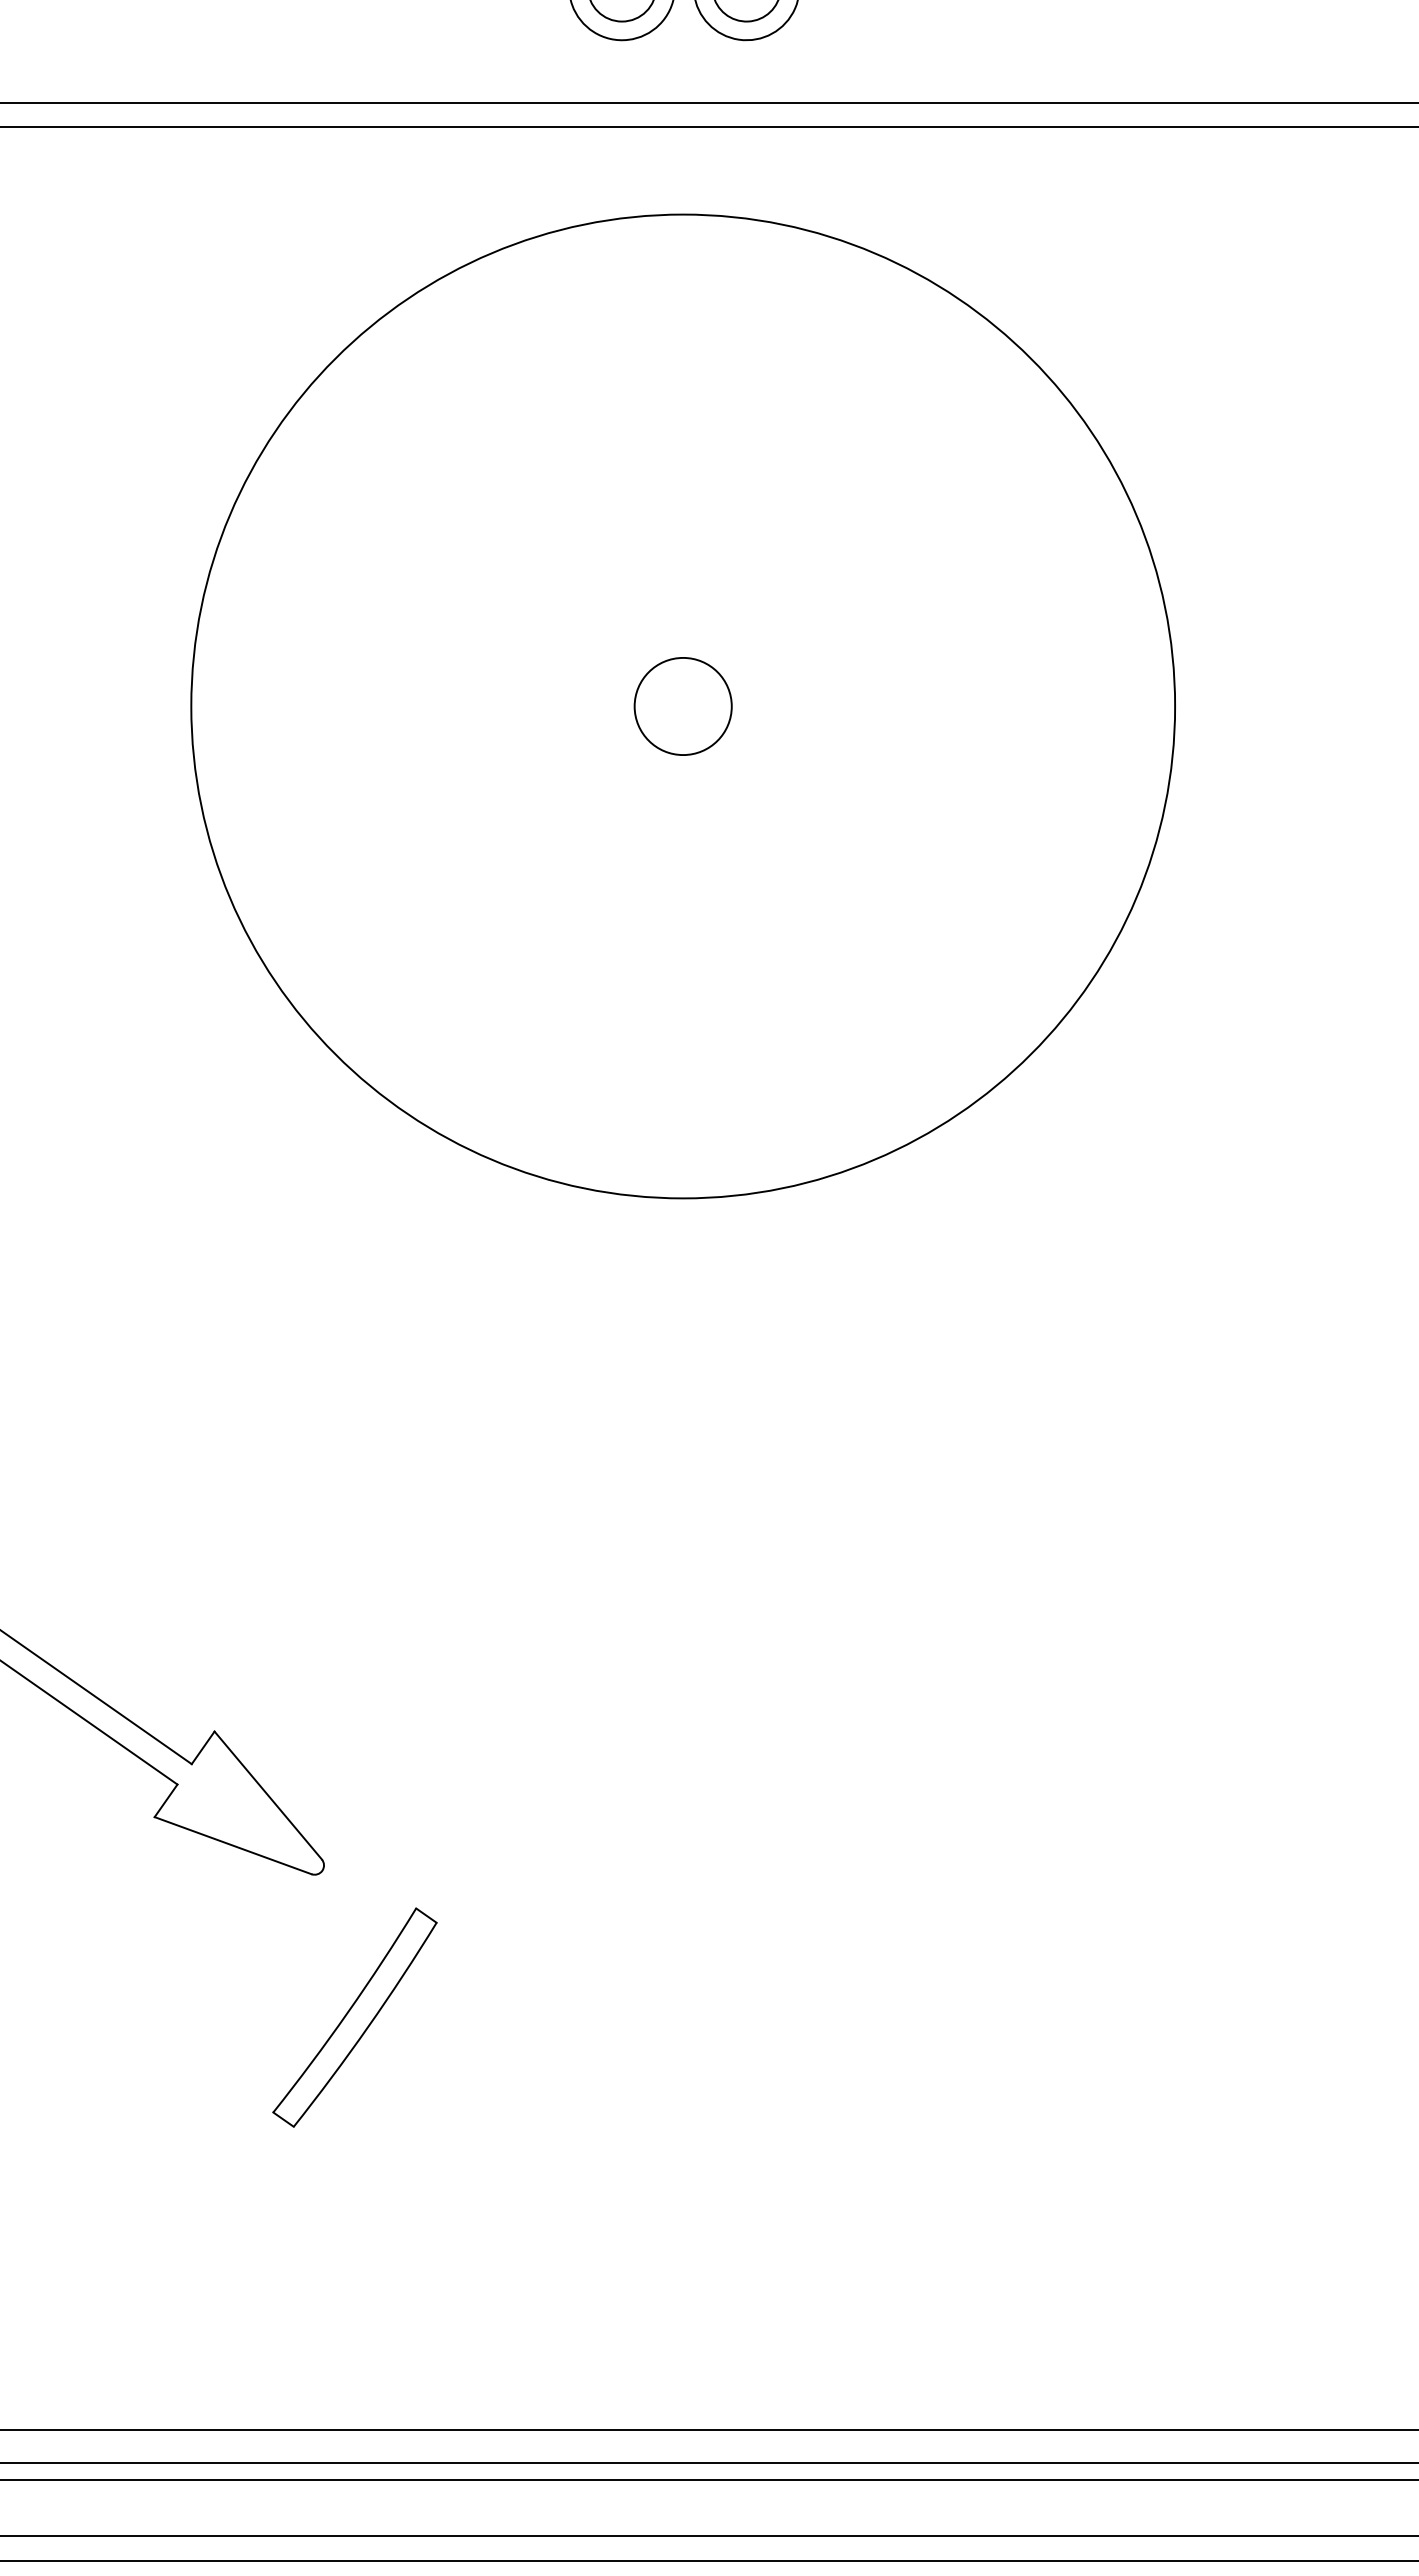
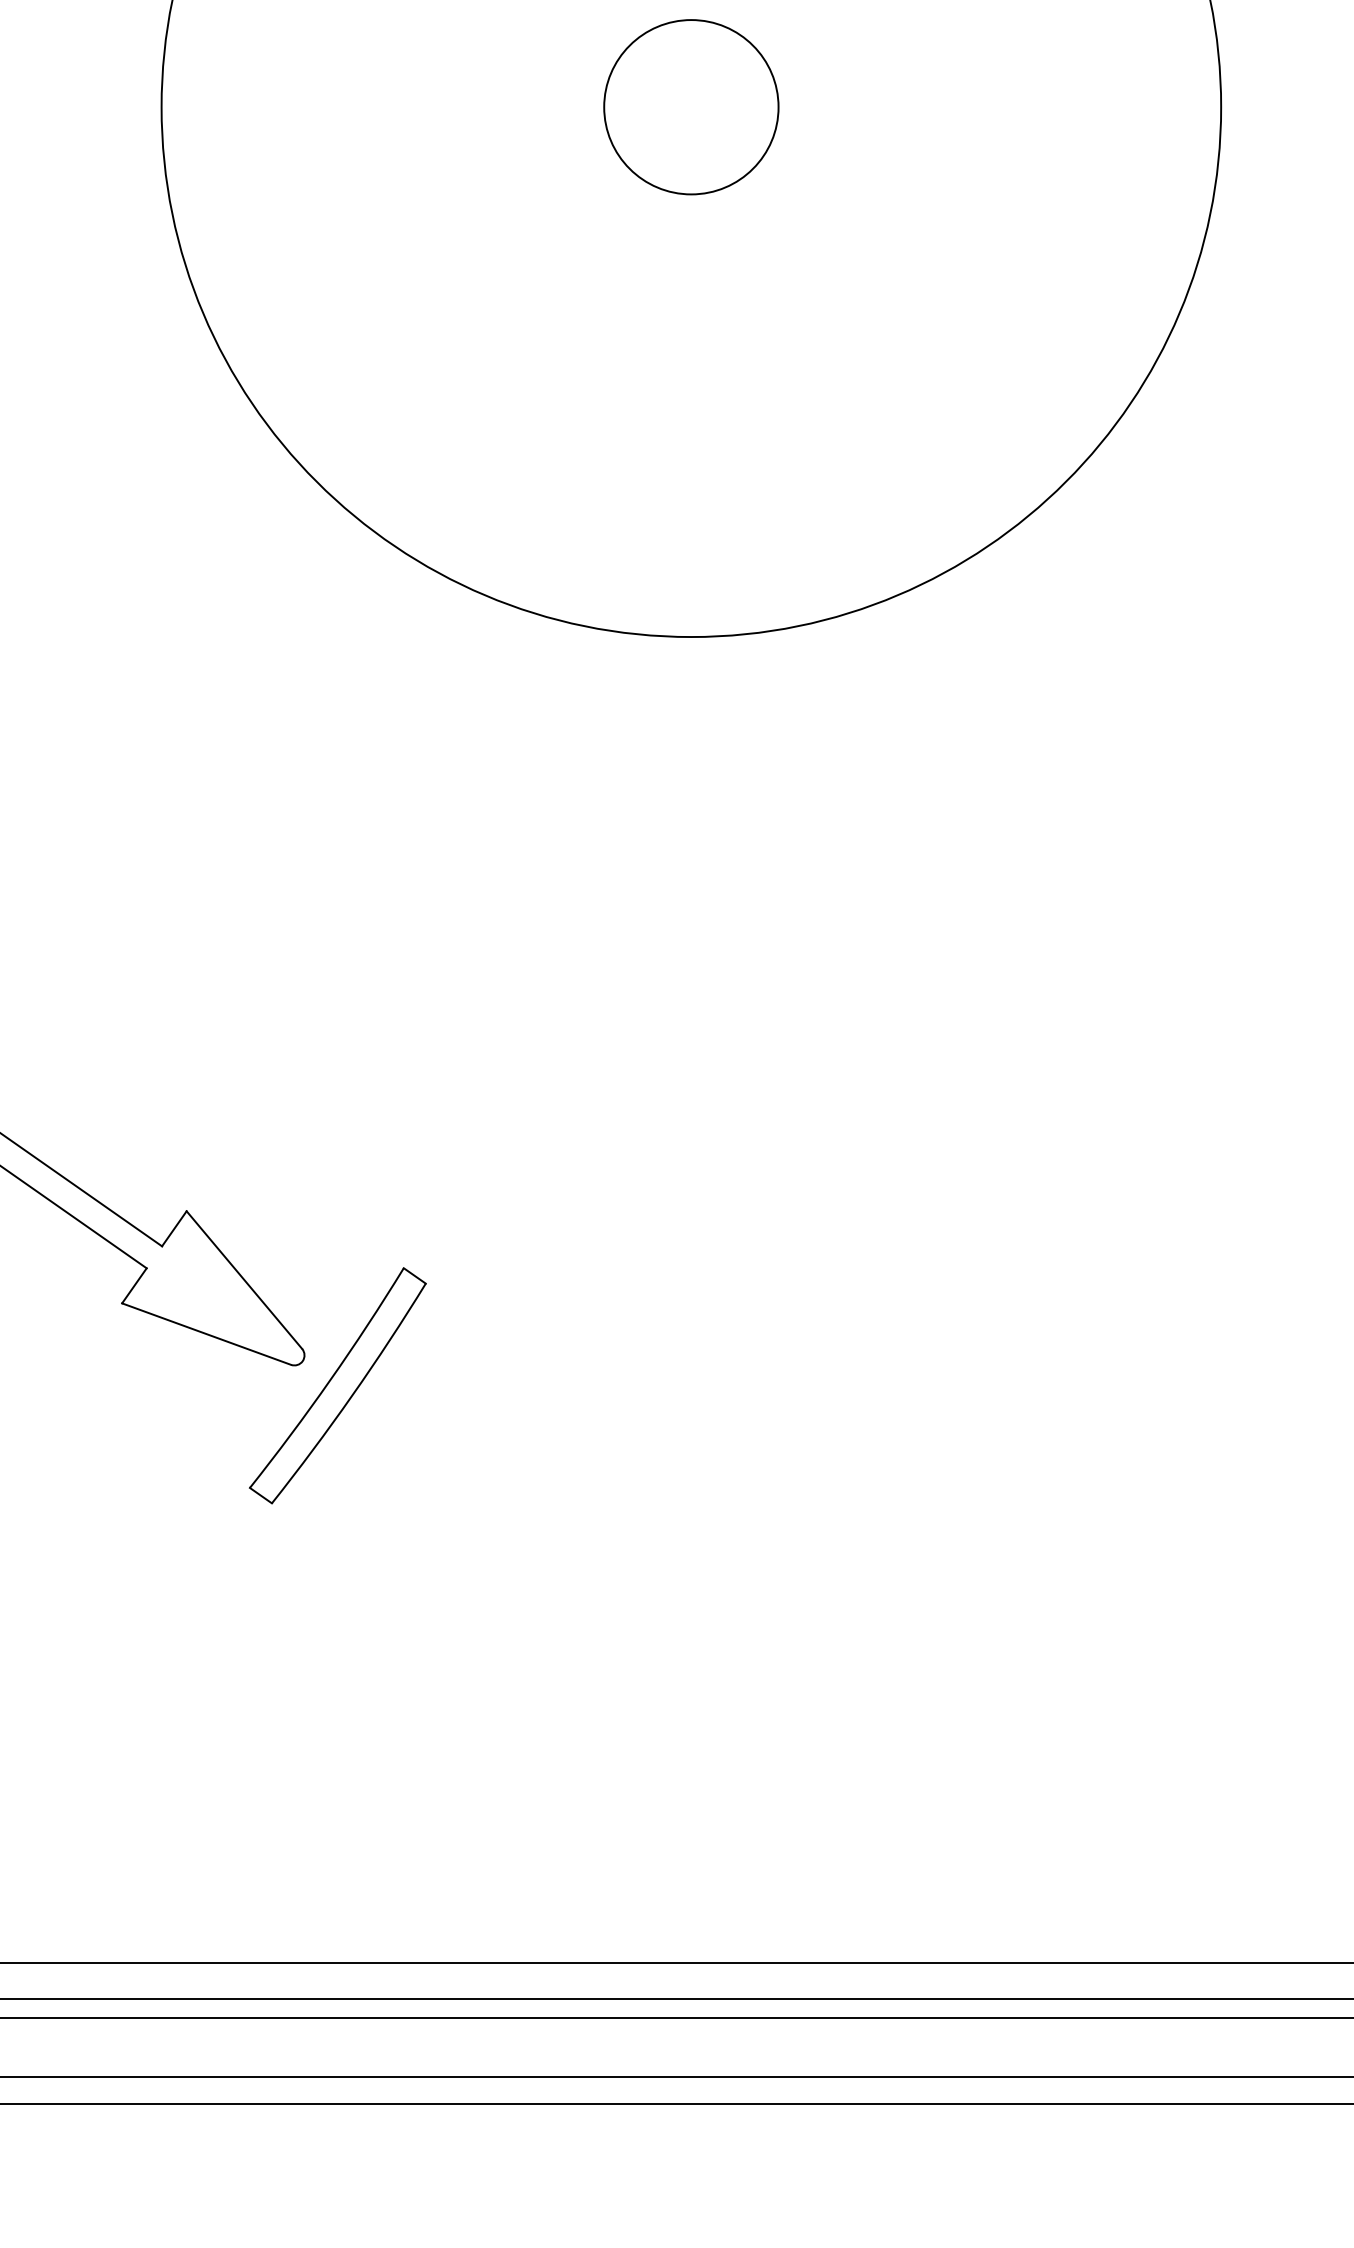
circle: (683, 706) -> (691, 107), size x1.67
part: (354, 2017) -> (337, 1385), moved

